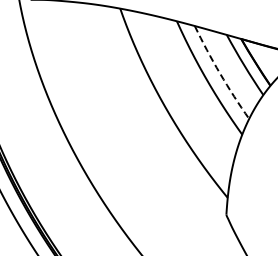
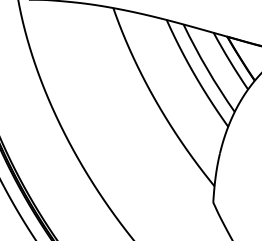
arc: (220, 73) -> (207, 69), dashed -> solid

